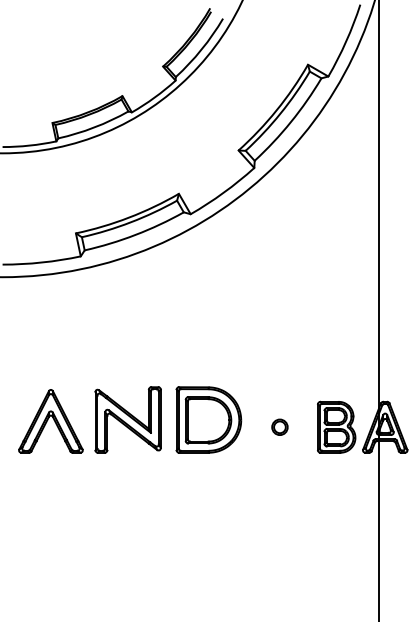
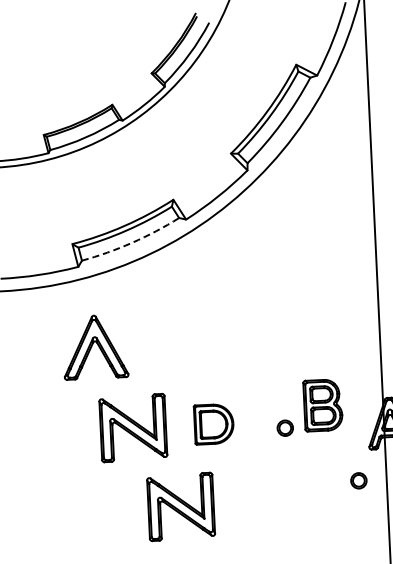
arc: (135, 234) -> (131, 242), solid -> dashed
part: (208, 419) -> (213, 423), size x0.6
part: (50, 421) -> (94, 347), moved
part: (336, 426) -> (322, 404), moved
part: (350, 482) -> (358, 480), added
part: (171, 500) -> (180, 506), added

